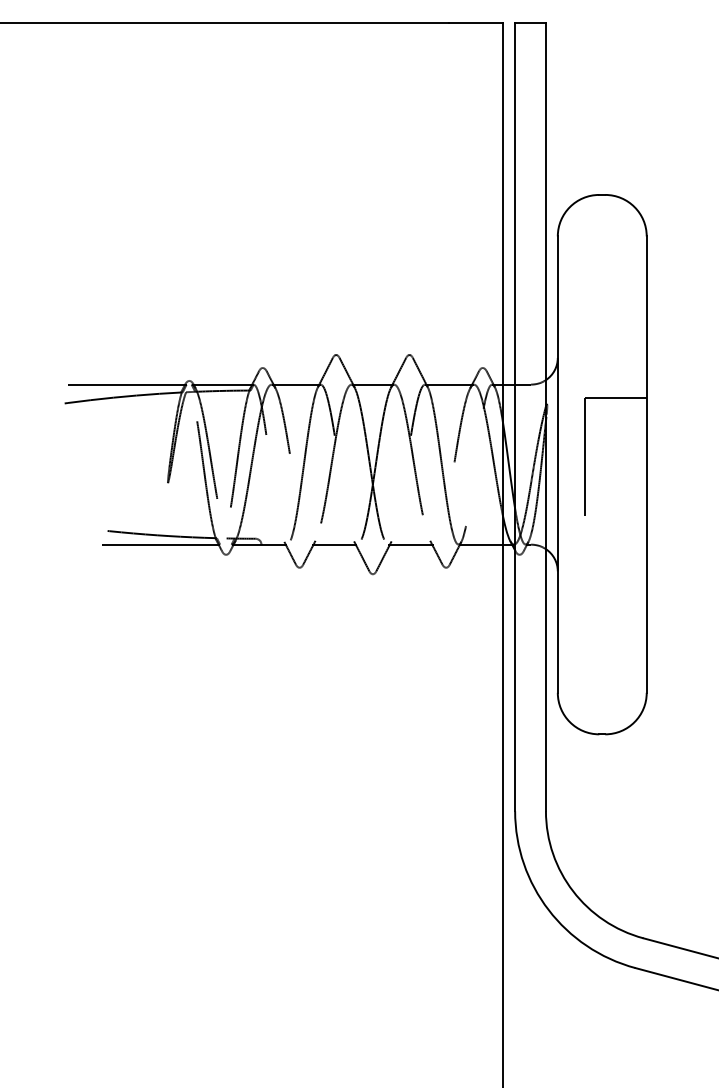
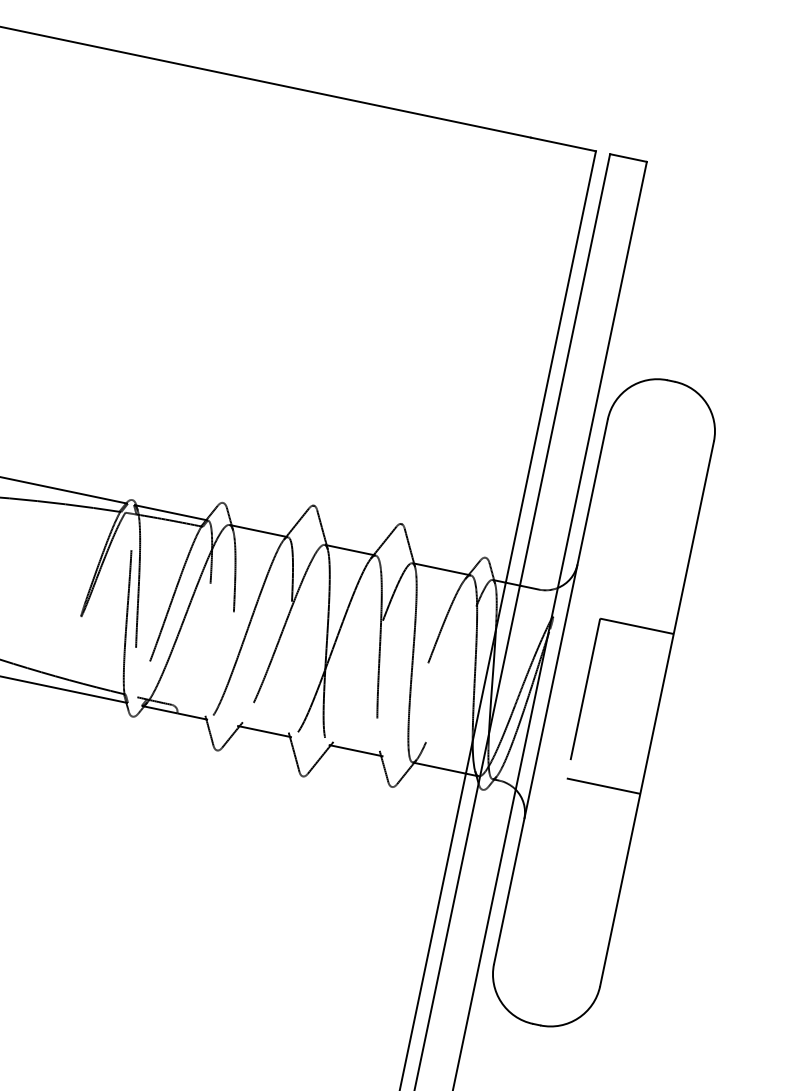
line: (615, 531) -> (603, 785), added

